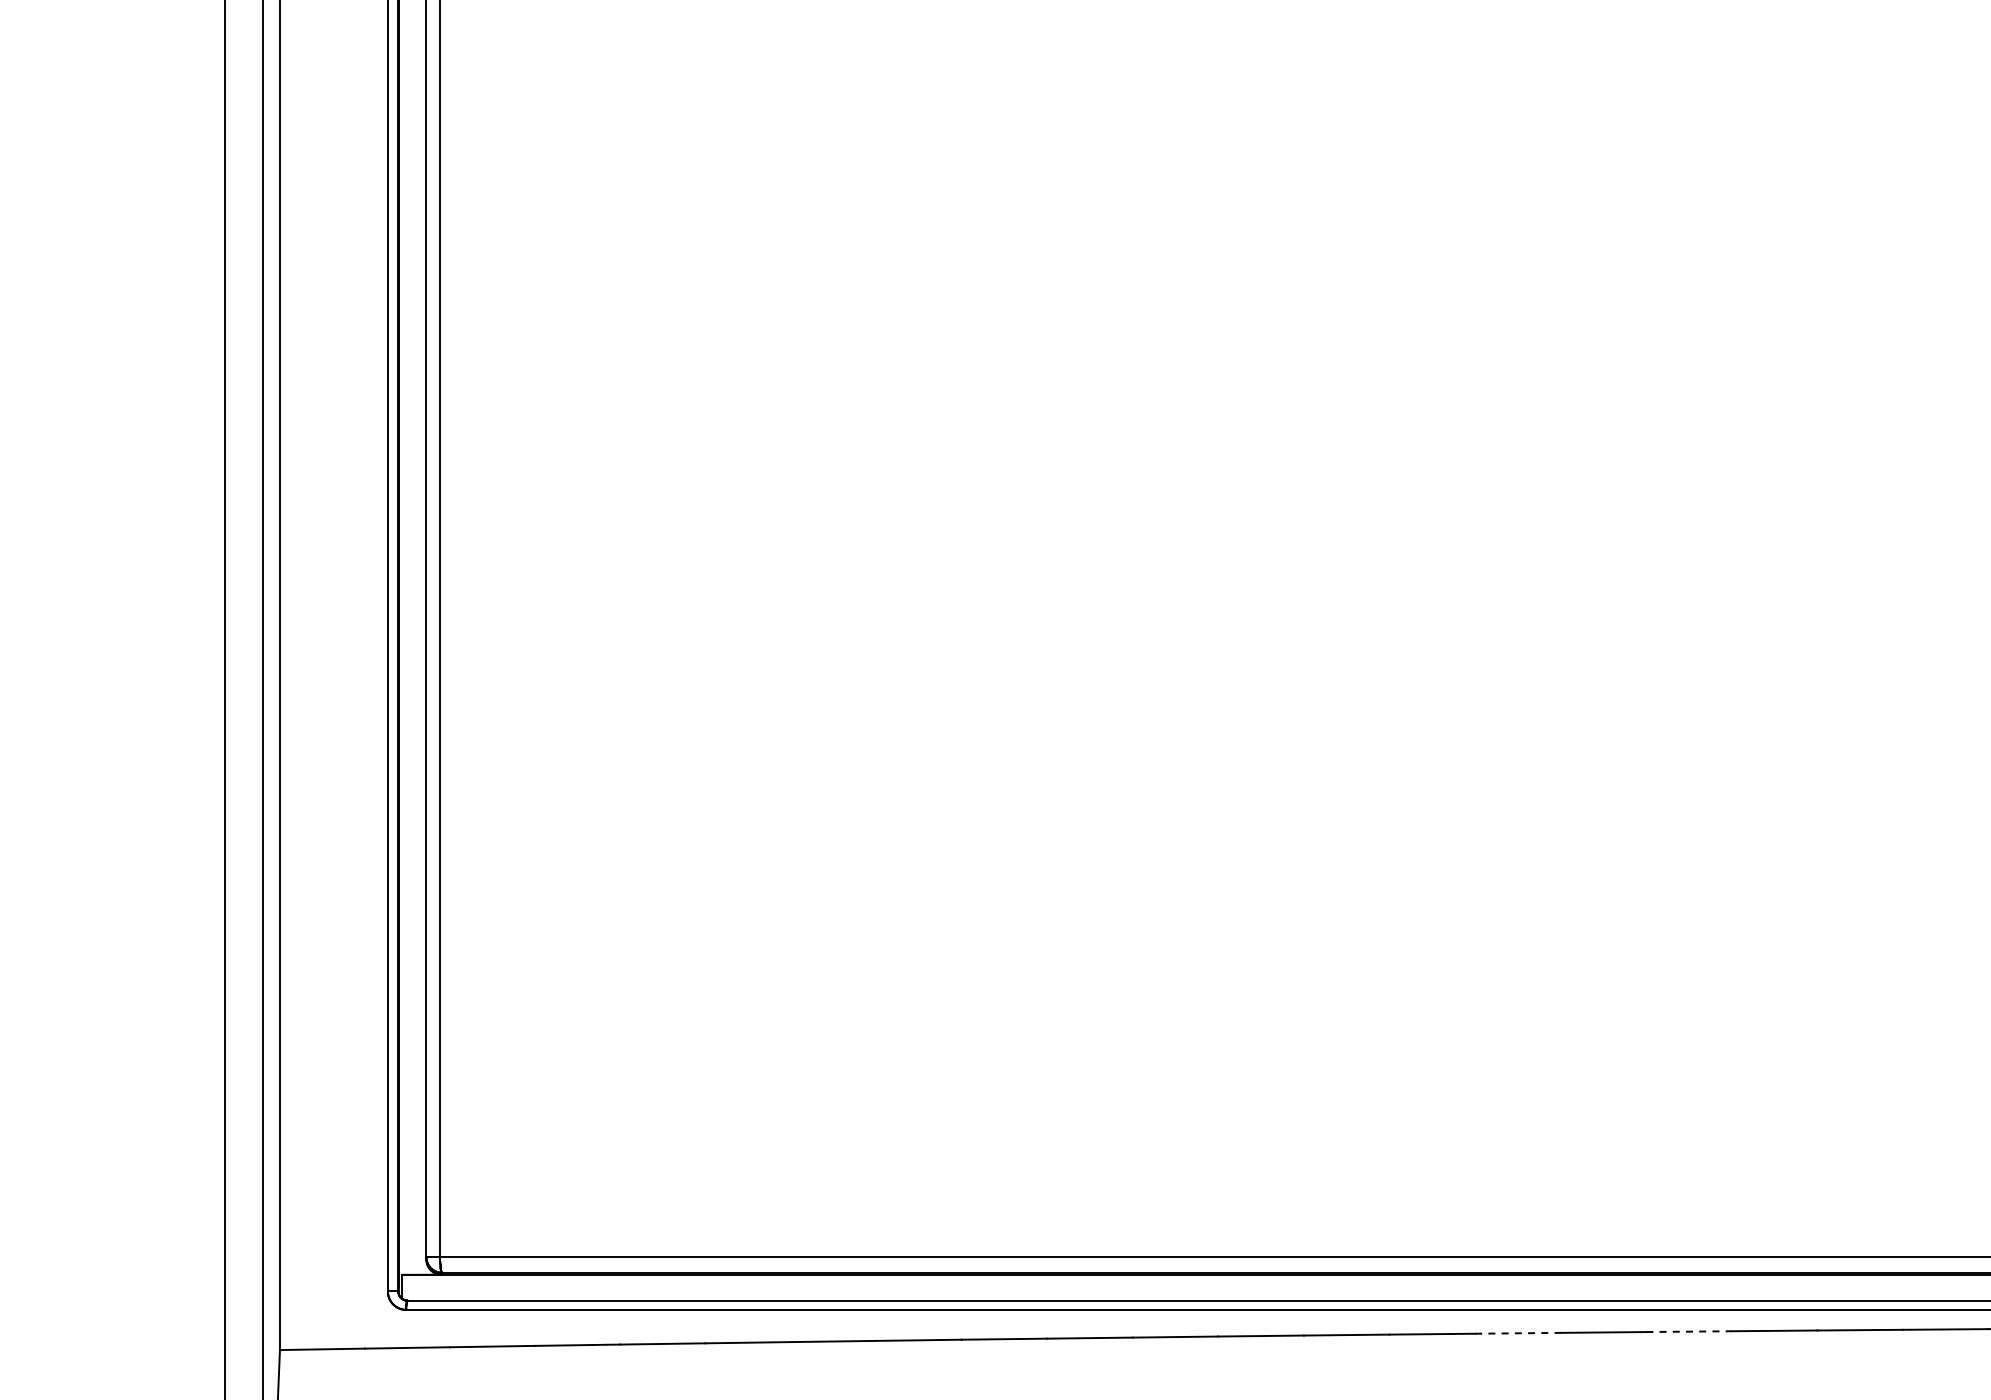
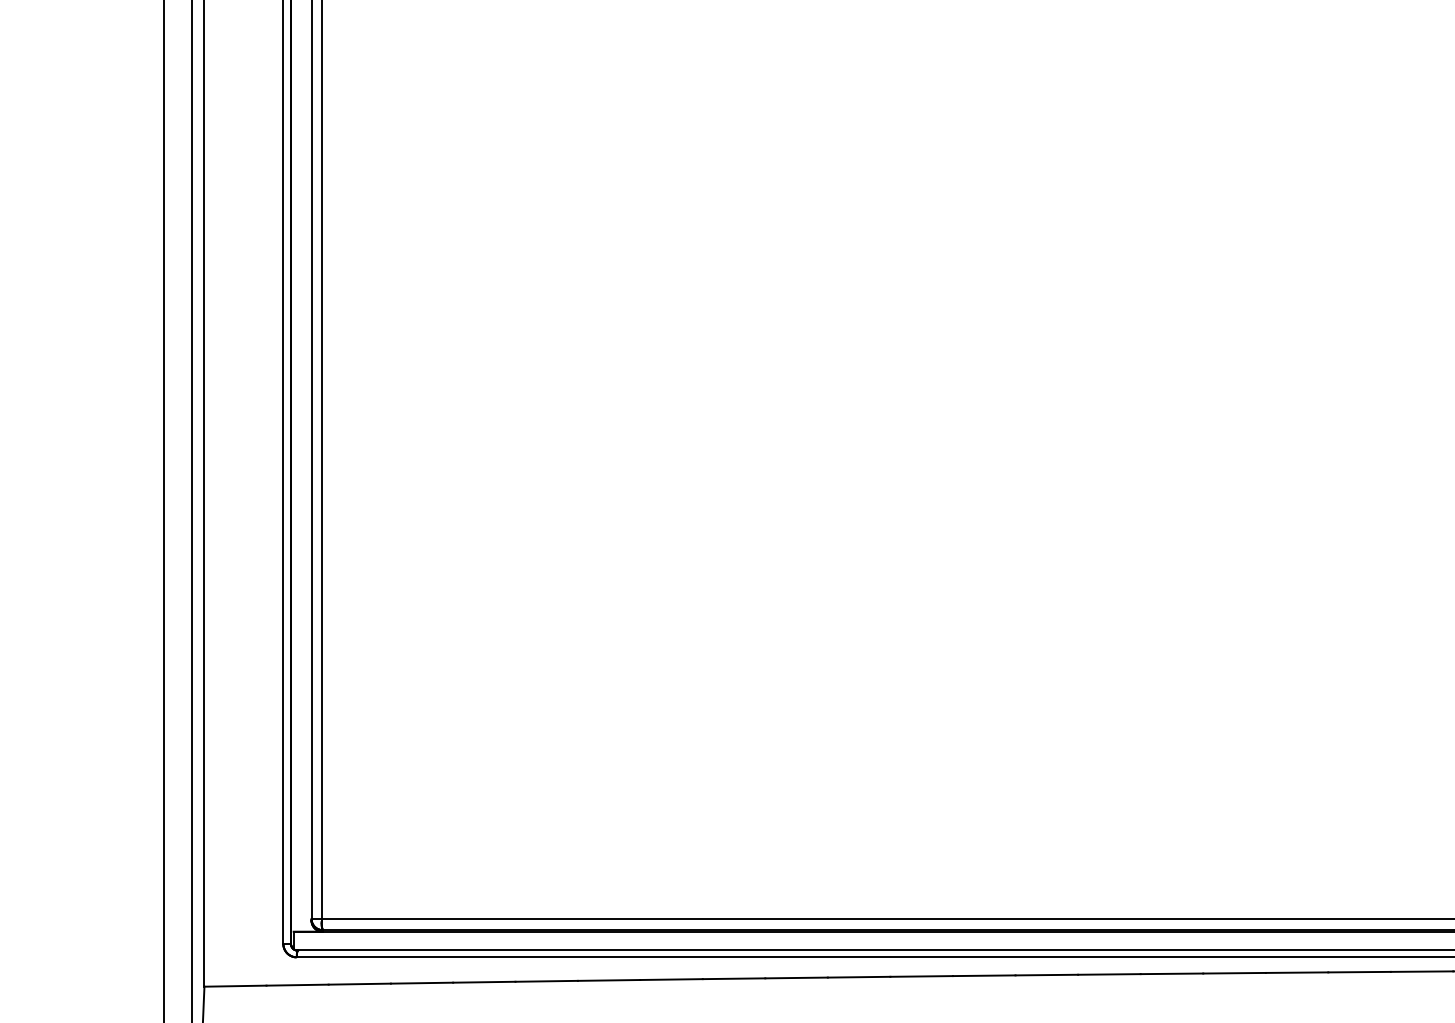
line: (1689, 1331) -> (1234, 973), dashed -> solid
line: (1517, 1333) -> (1109, 974), dashed -> solid

